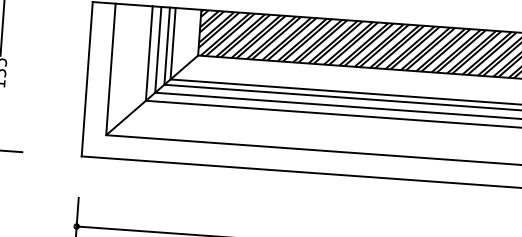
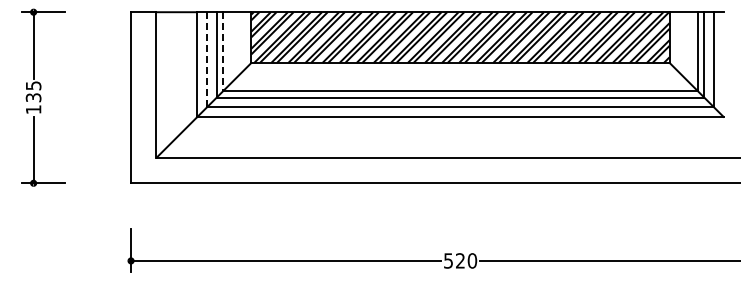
line: (172, 43) -> (222, 51), solid -> dashed
line: (158, 49) -> (207, 59), solid -> dashed

